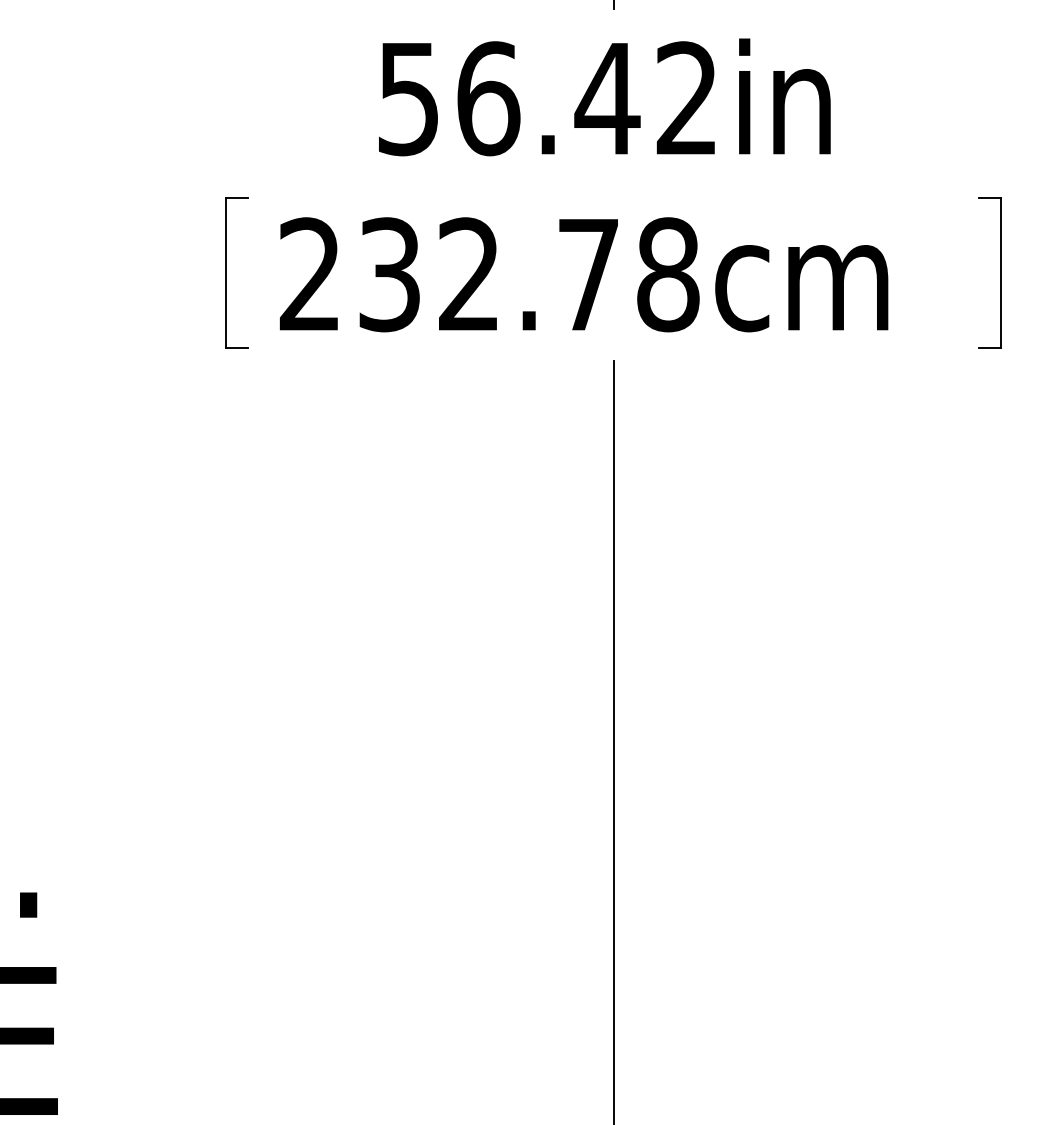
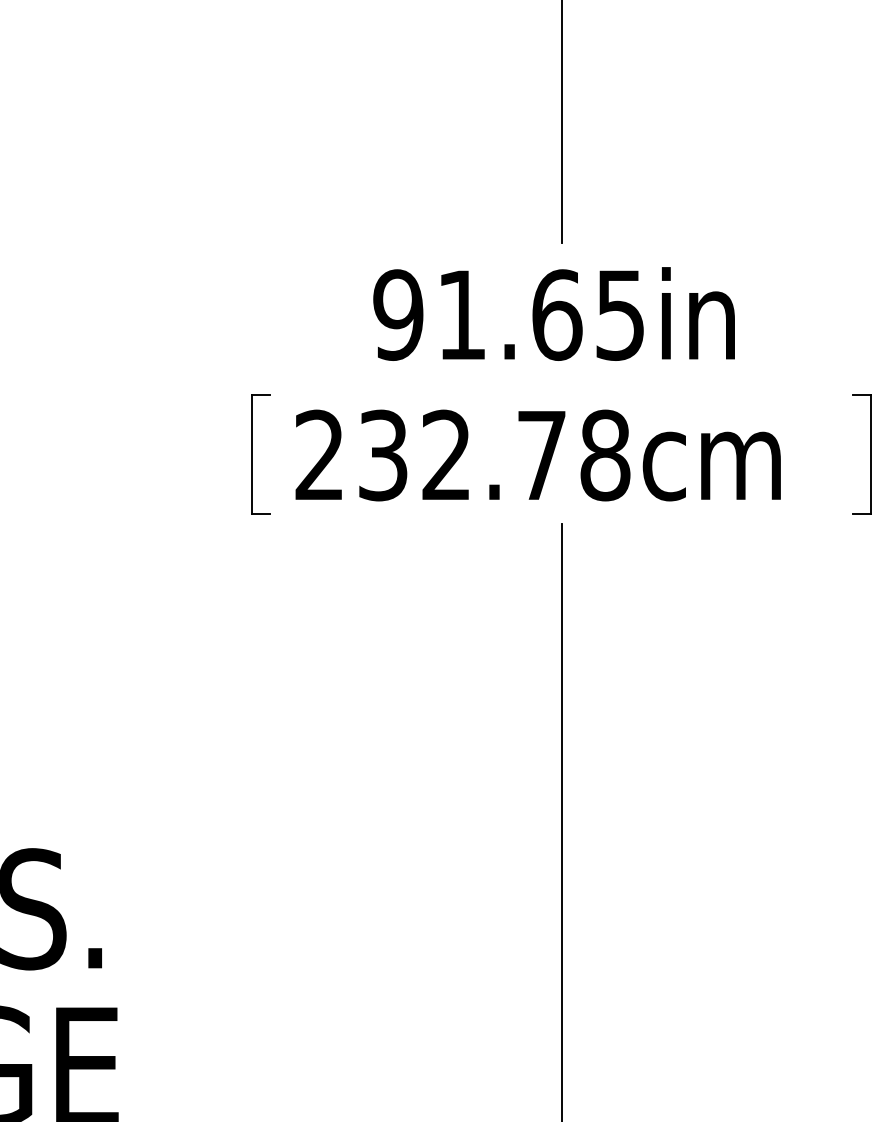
text: (546, 97) -> (508, 314), 56.42in -> 91.65in

